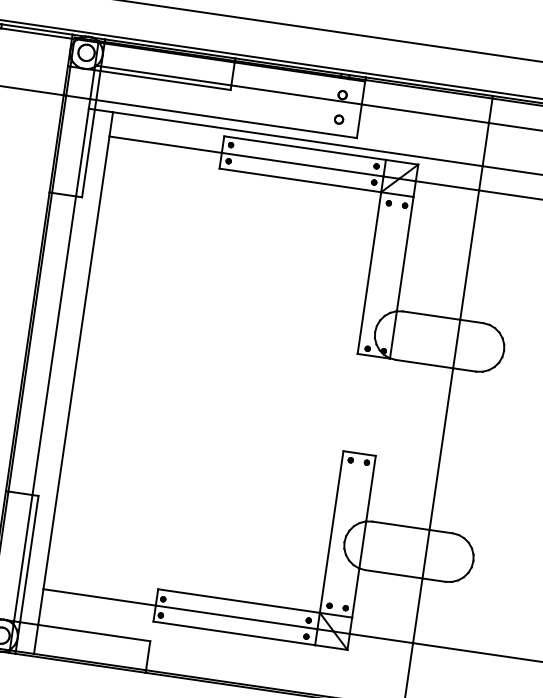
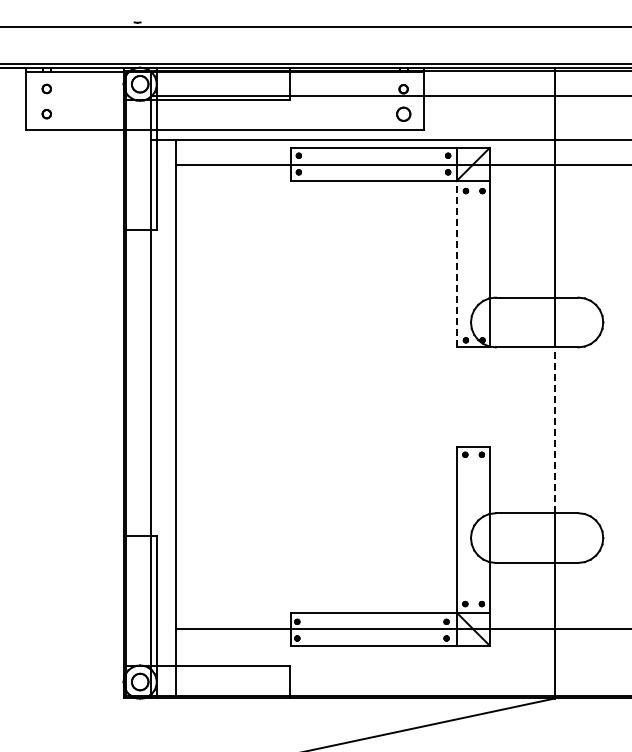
part: (338, 119) -> (403, 114), size x1.6
line: (369, 273) -> (456, 264), solid -> dashed
line: (441, 449) -> (554, 430), solid -> dashed

